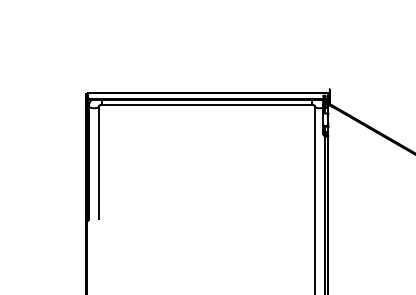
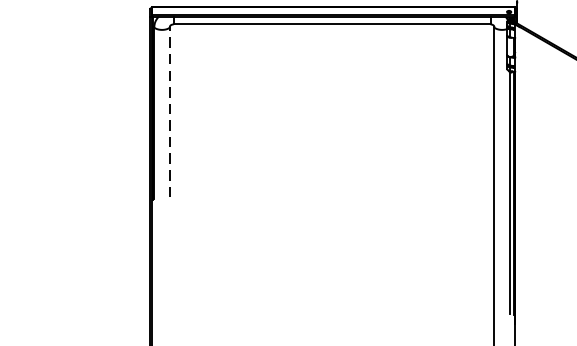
line: (99, 162) -> (170, 111), solid -> dashed

